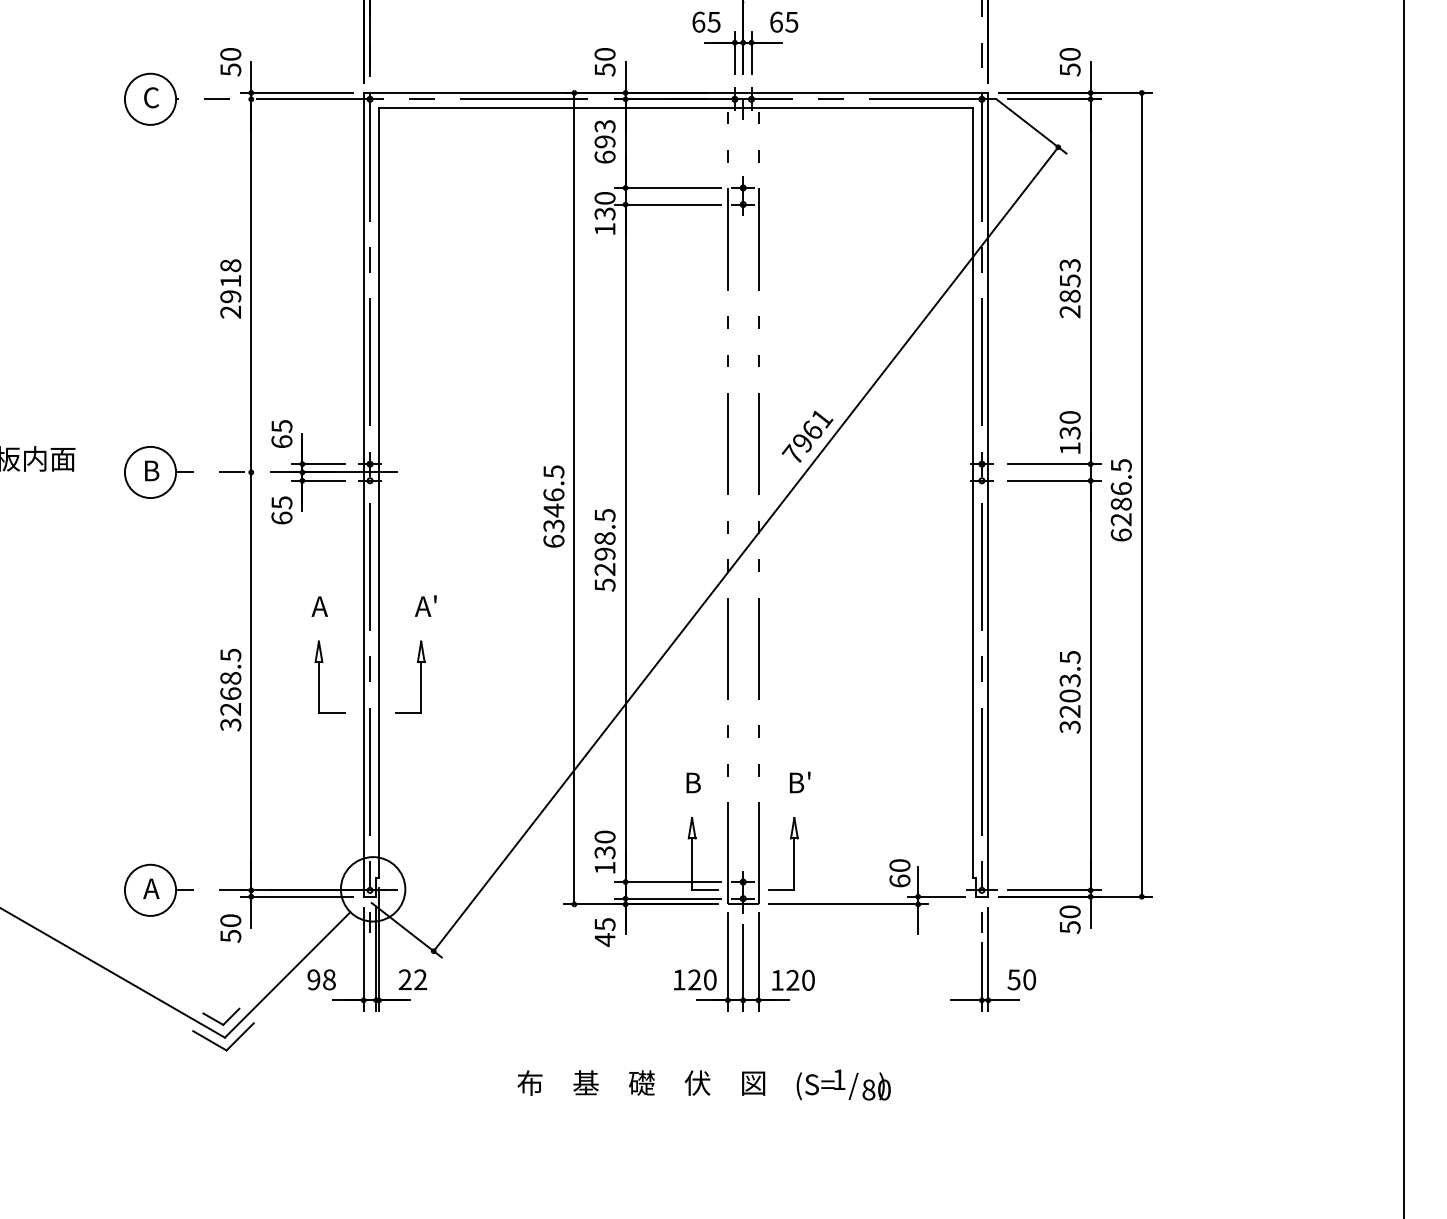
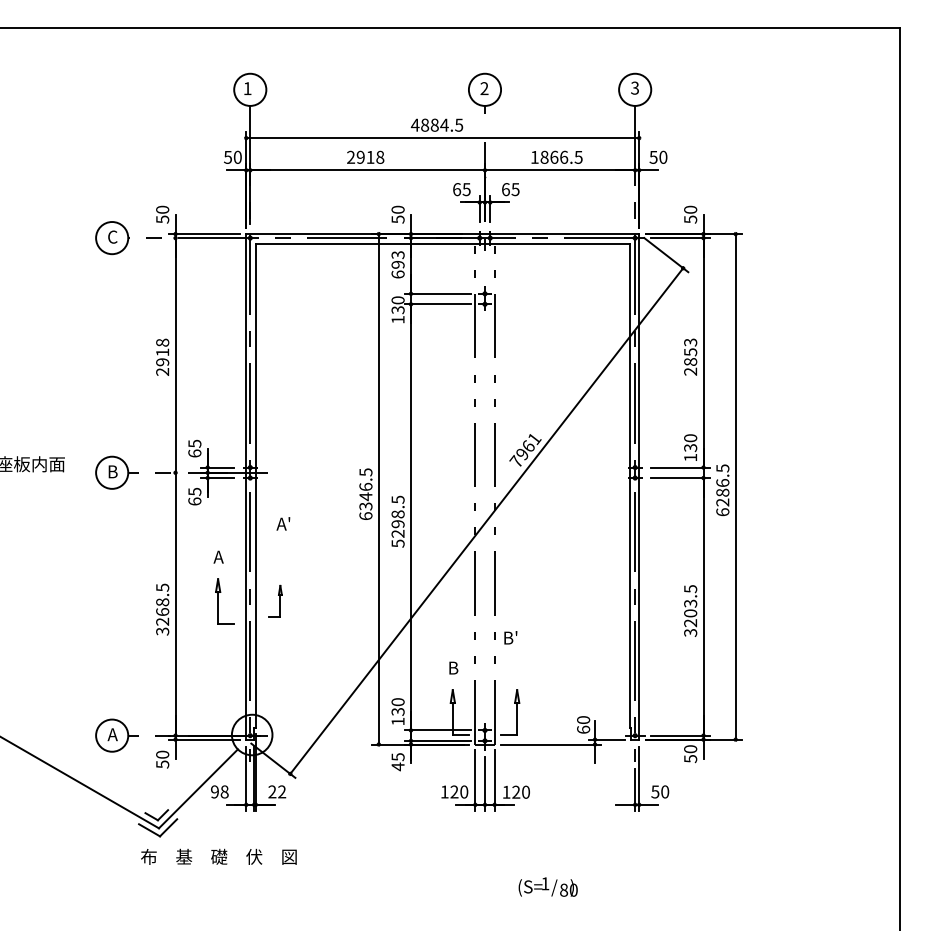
text: (426, 605) -> (283, 523), moved
part: (410, 677) -> (275, 601), size x0.7
text: (799, 781) -> (510, 637), moved
text: (640, 1082) -> (218, 856), moved
text: (842, 1084) -> (547, 886), moved

